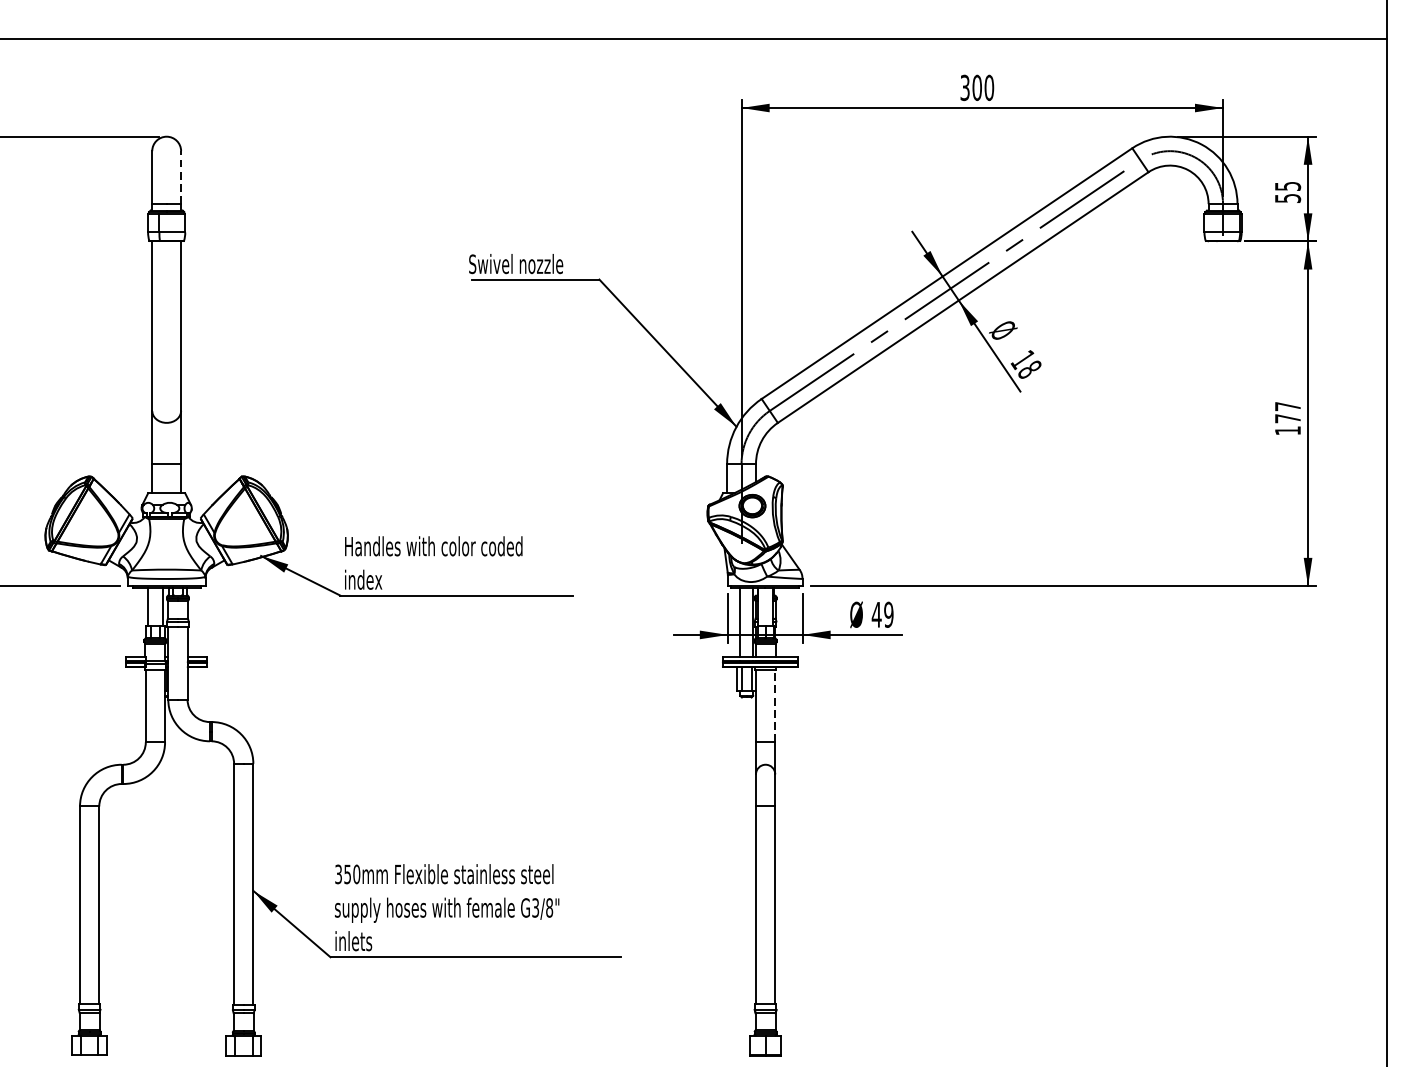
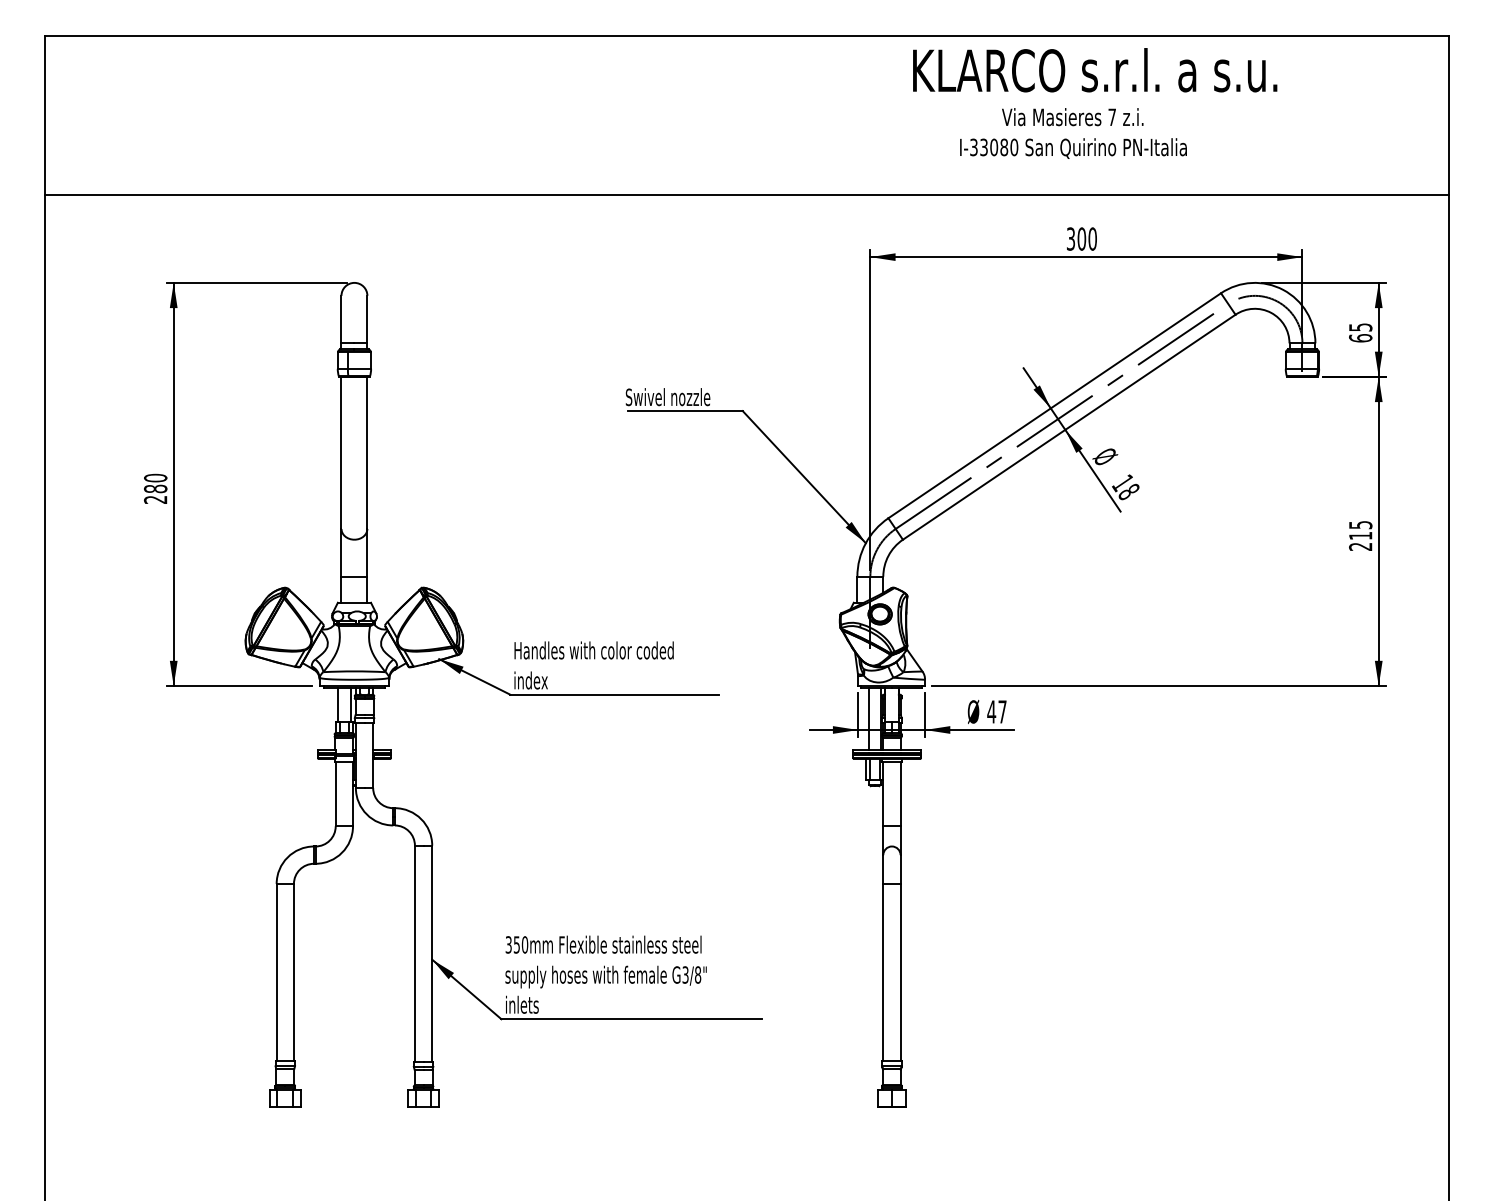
line: (181, 177) -> (367, 319), dashed -> solid
text: (1287, 198) -> (1360, 338), 55 -> 65
text: (1287, 418) -> (1360, 535), 177 -> 215
text: (888, 614) -> (1002, 711), 49 -> 47
line: (775, 705) -> (900, 793), dashed -> solid

